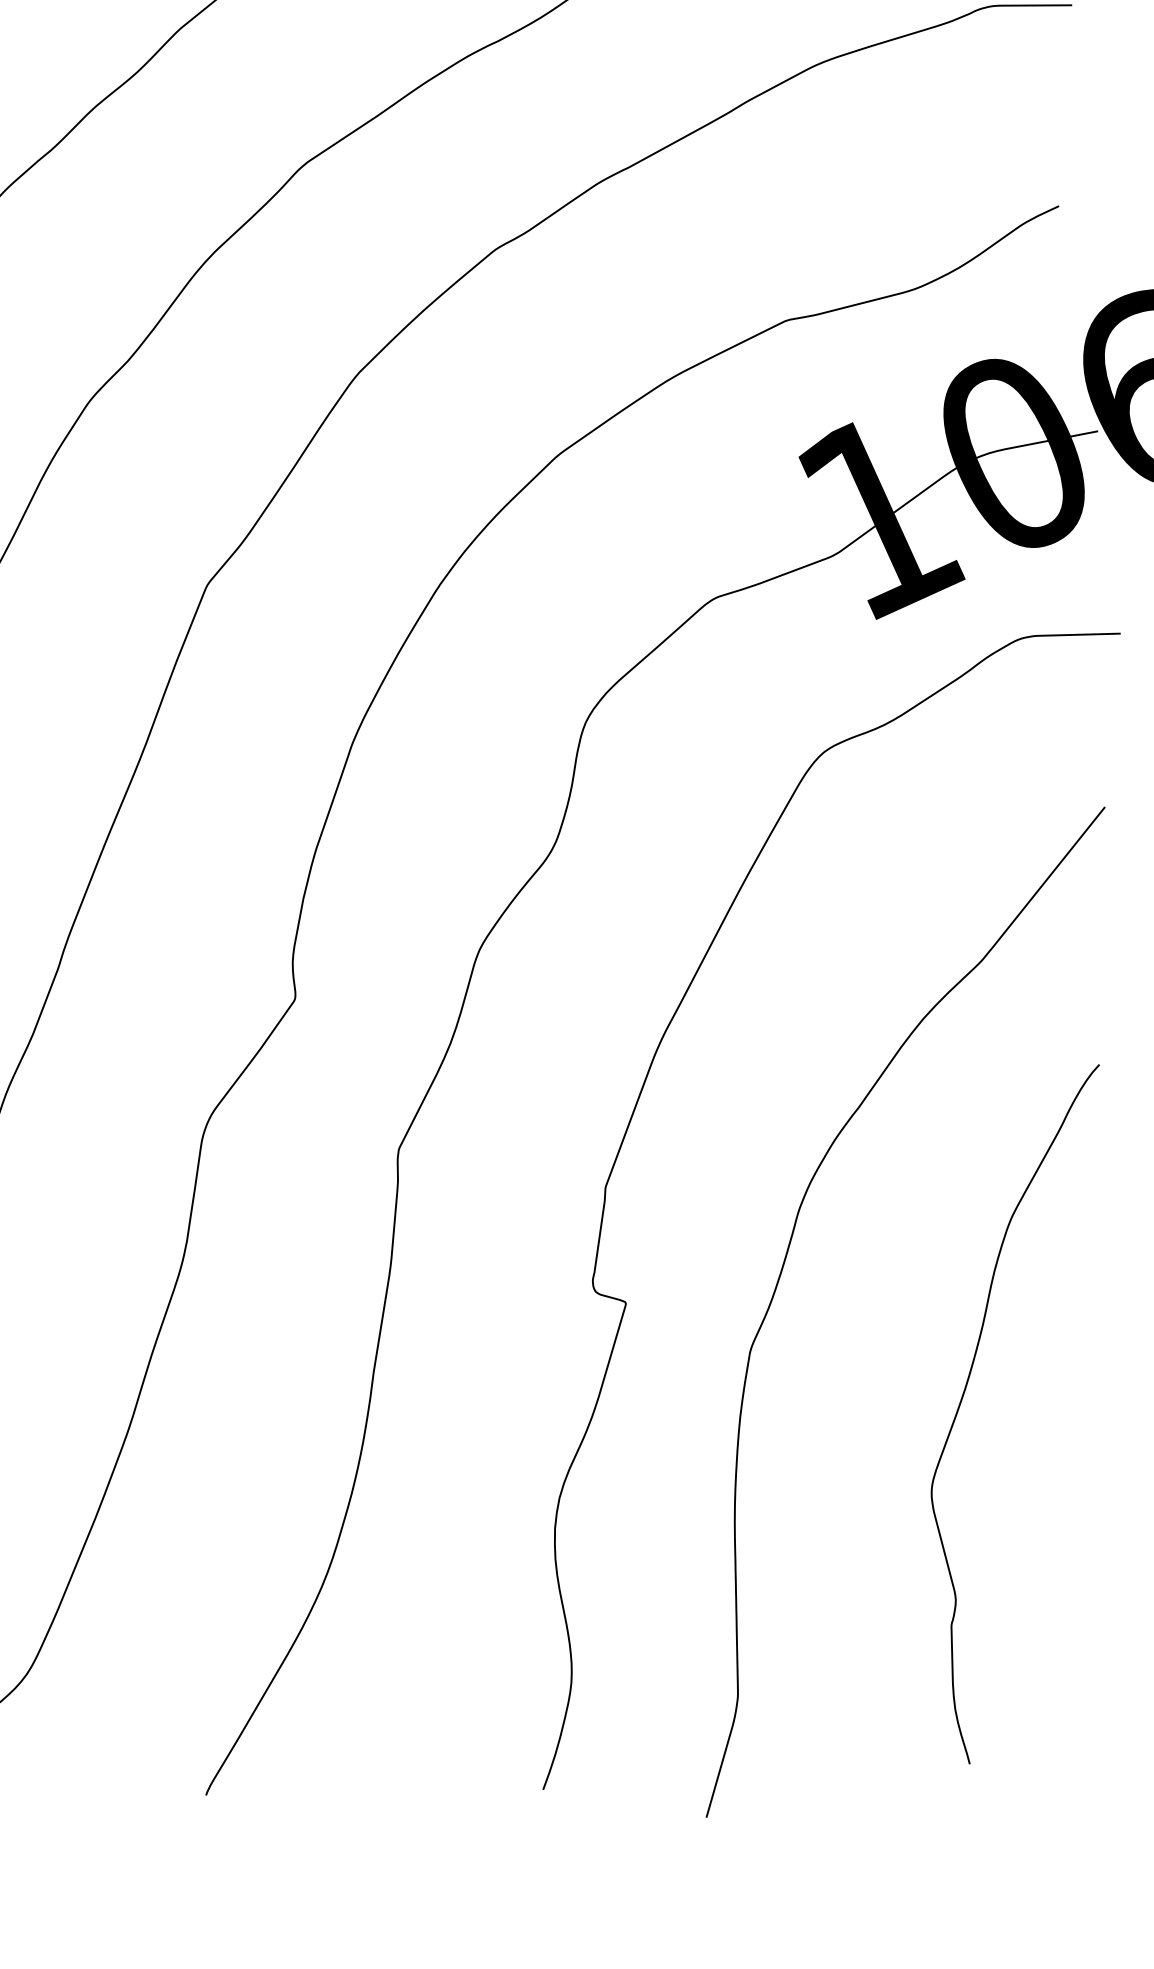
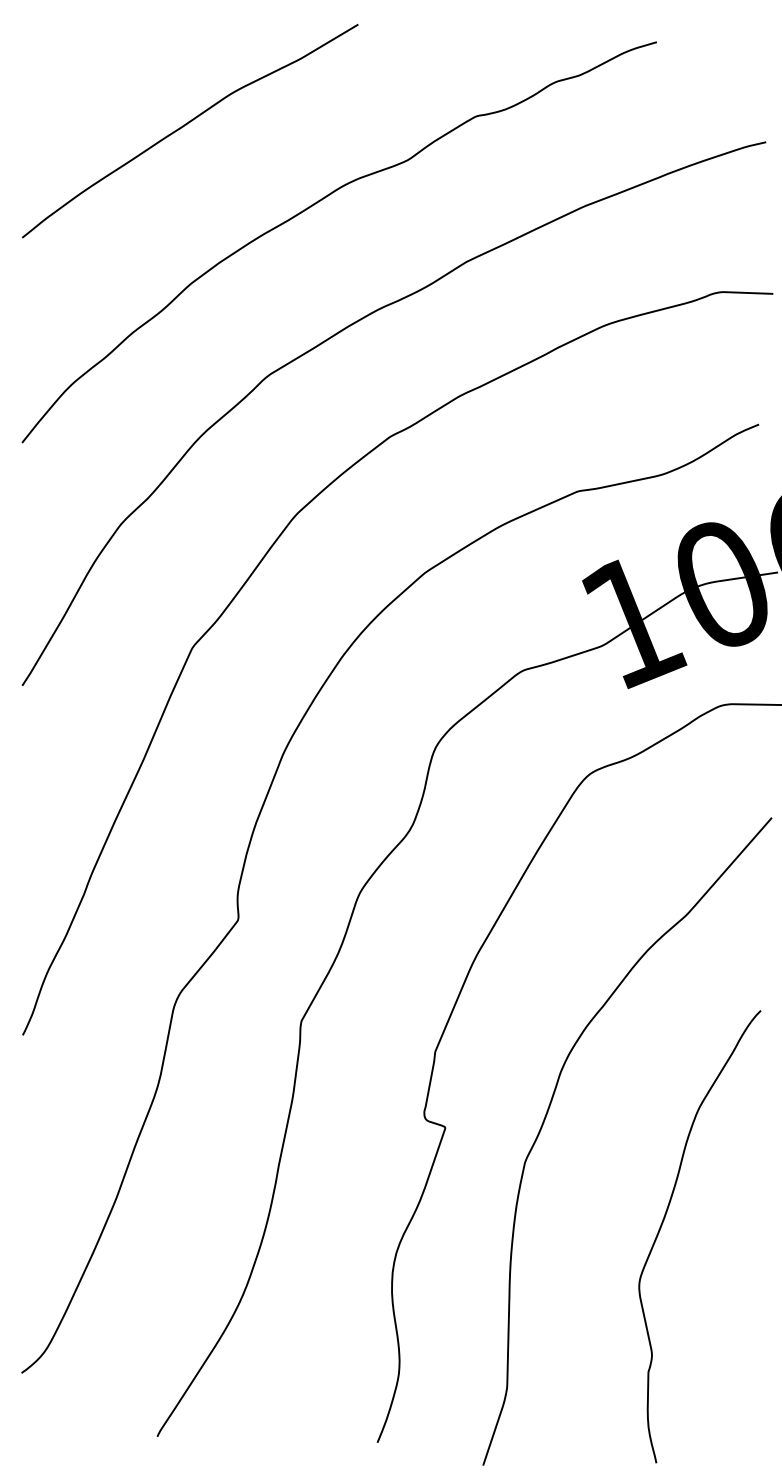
curve: (964, 1396) -> (663, 1223), moved

